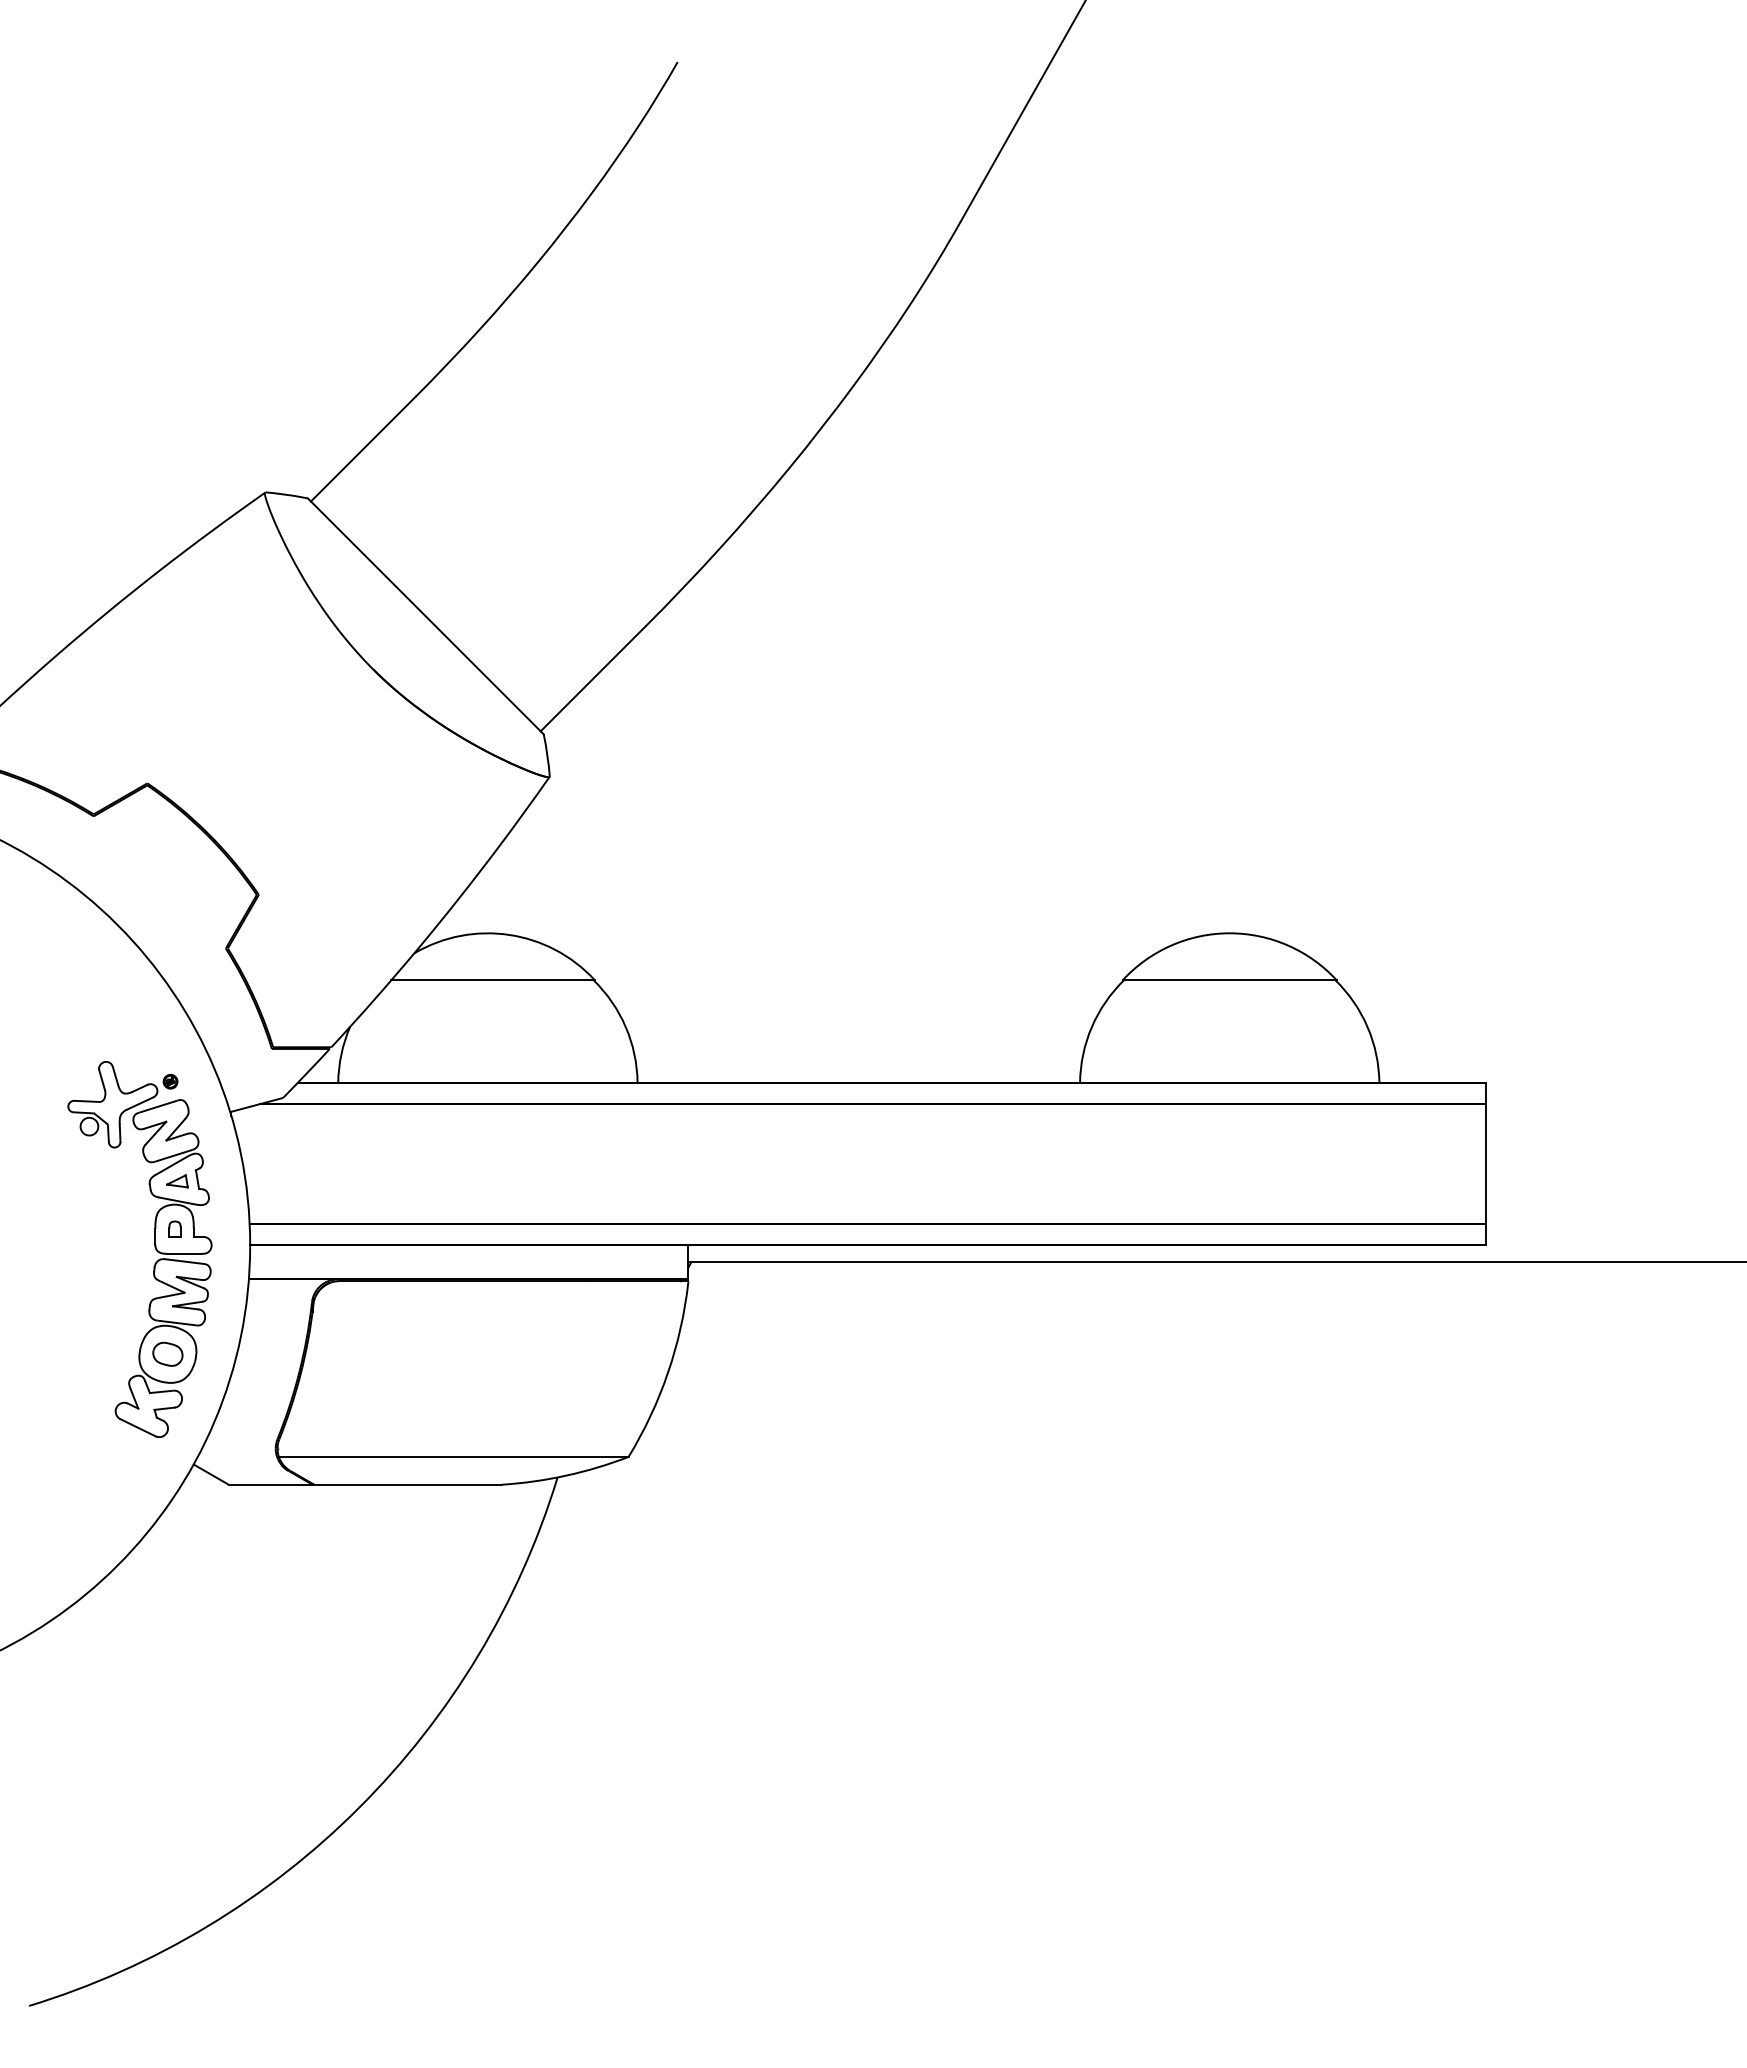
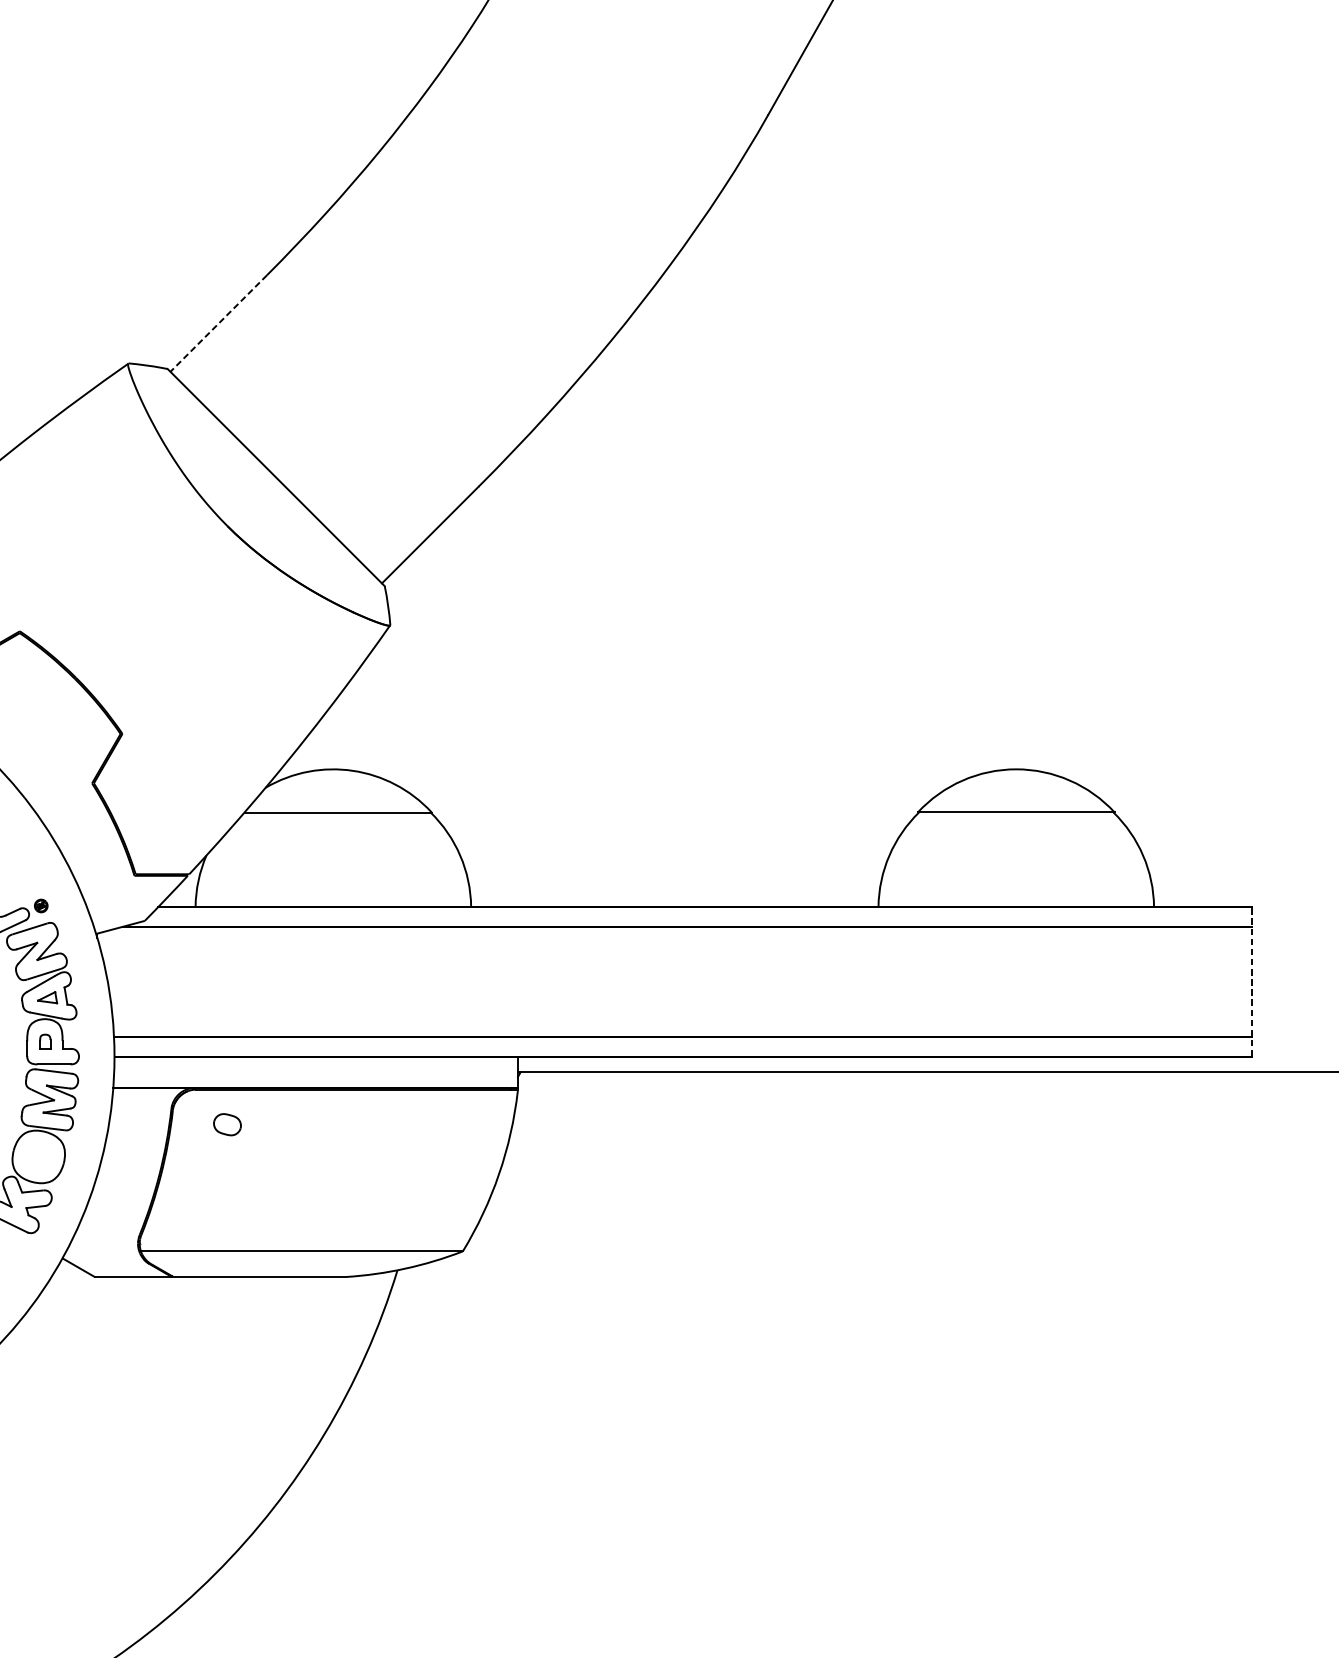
line: (362, 449) -> (217, 323), solid -> dashed
line: (1486, 1163) -> (1252, 981), solid -> dashed
part: (167, 1353) -> (227, 1123), moved

